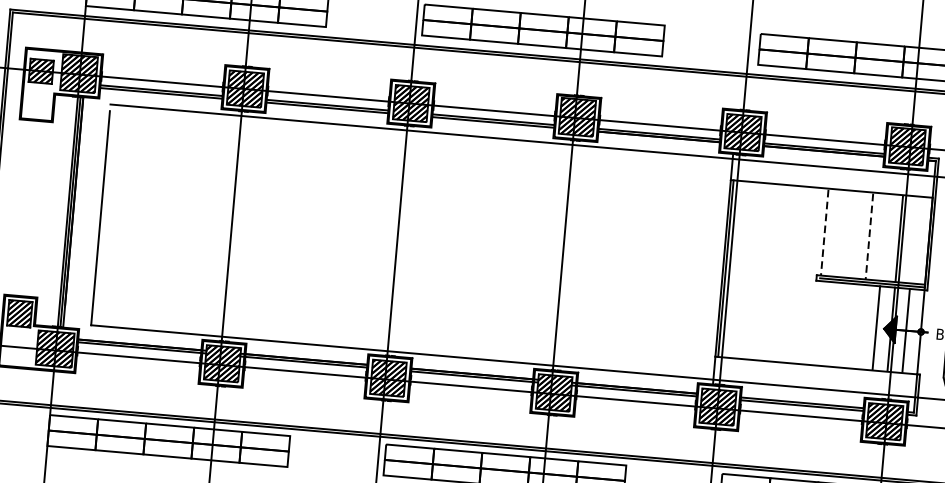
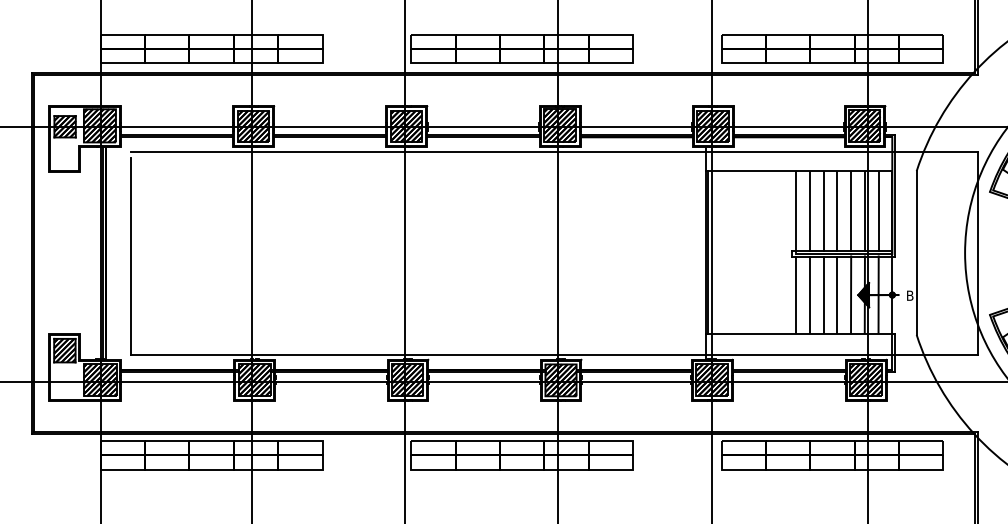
line: (825, 232) -> (796, 211), dashed -> solid
line: (839, 233) -> (809, 211), added
line: (854, 234) -> (823, 211), added
line: (869, 236) -> (837, 211), dashed -> solid
line: (884, 237) -> (851, 211), added
line: (913, 240) -> (878, 211), added
line: (817, 322) -> (796, 294), added
line: (831, 323) -> (809, 294), added
line: (846, 324) -> (823, 294), added
line: (861, 326) -> (837, 294), added

